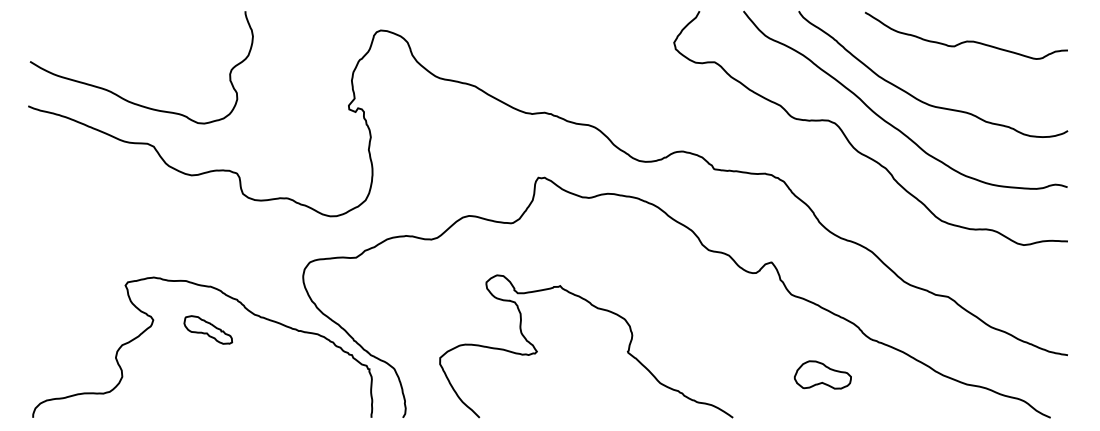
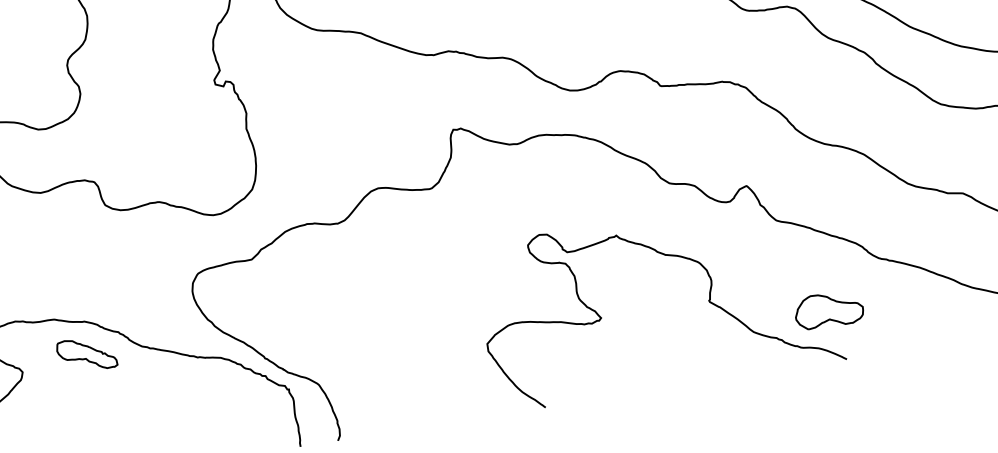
curve: (597, 309) -> (665, 256), moved
part: (208, 329) -> (87, 353), moved

